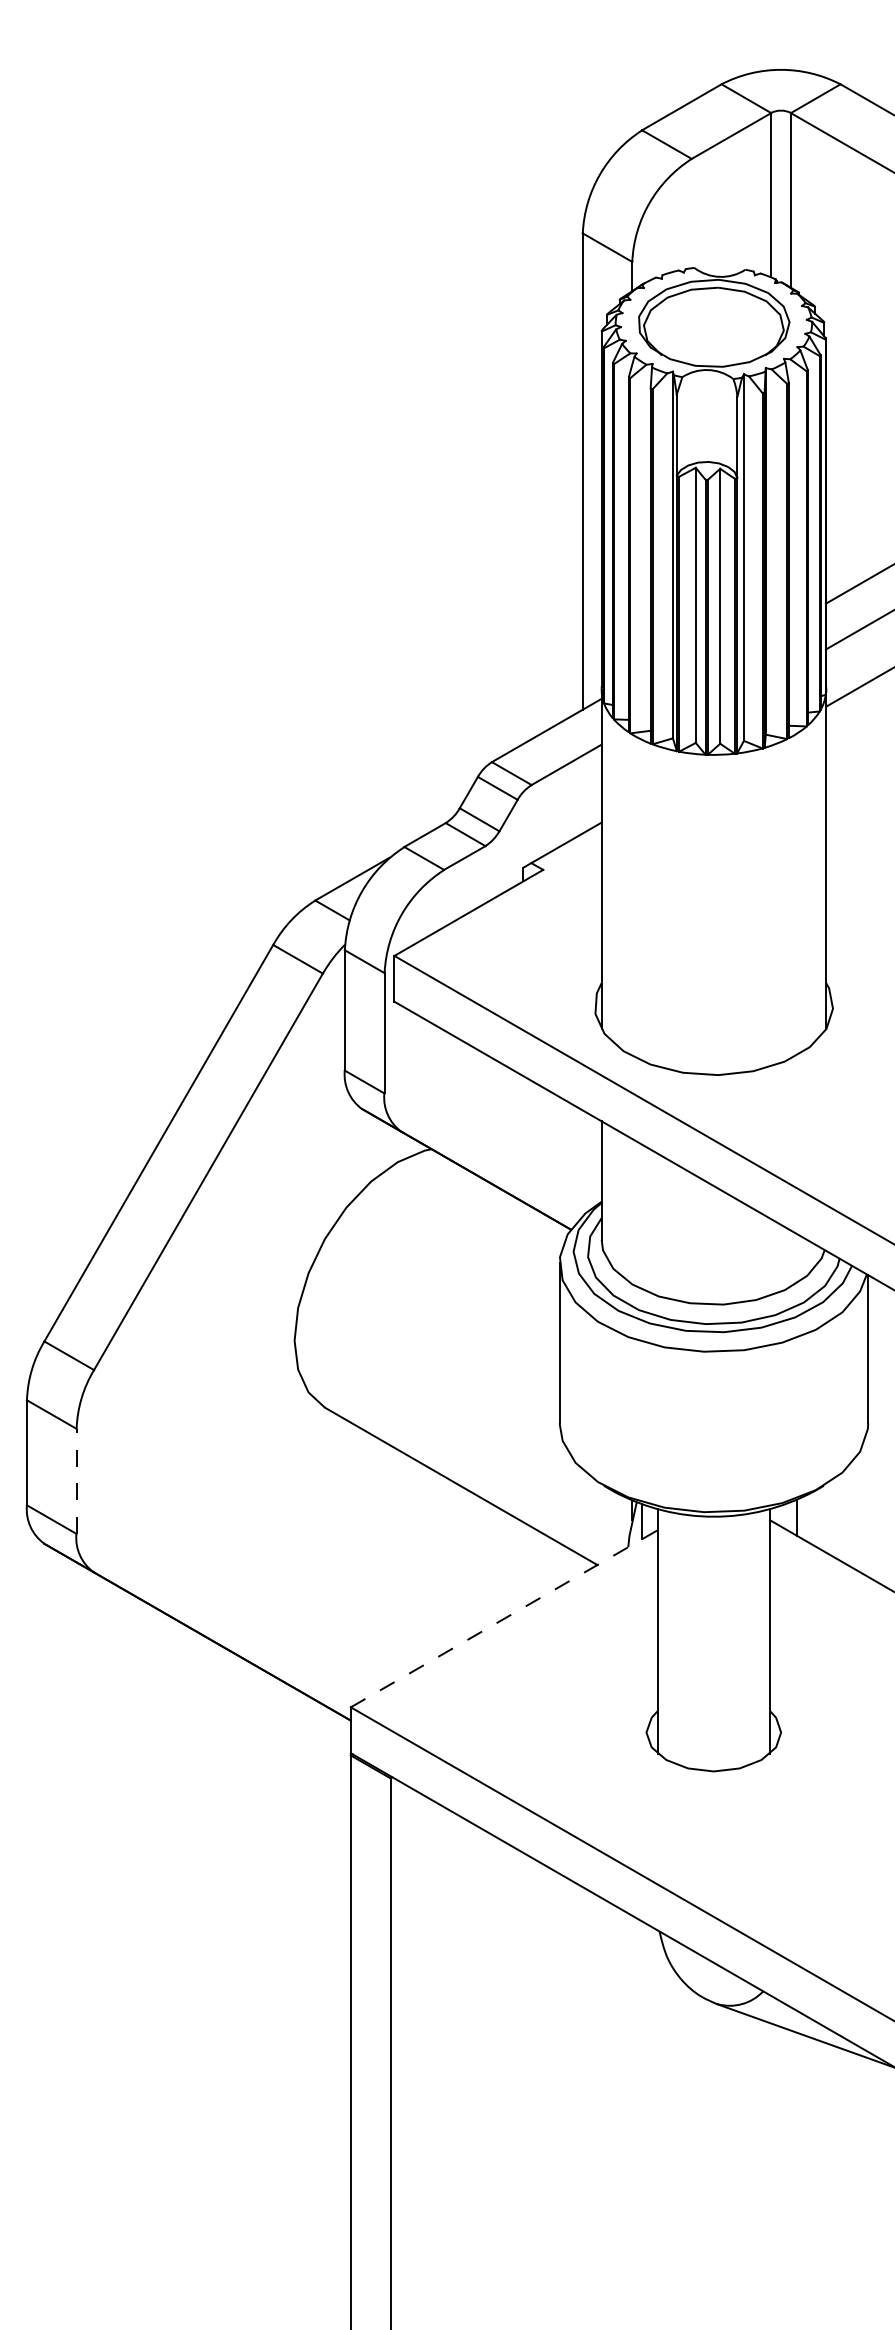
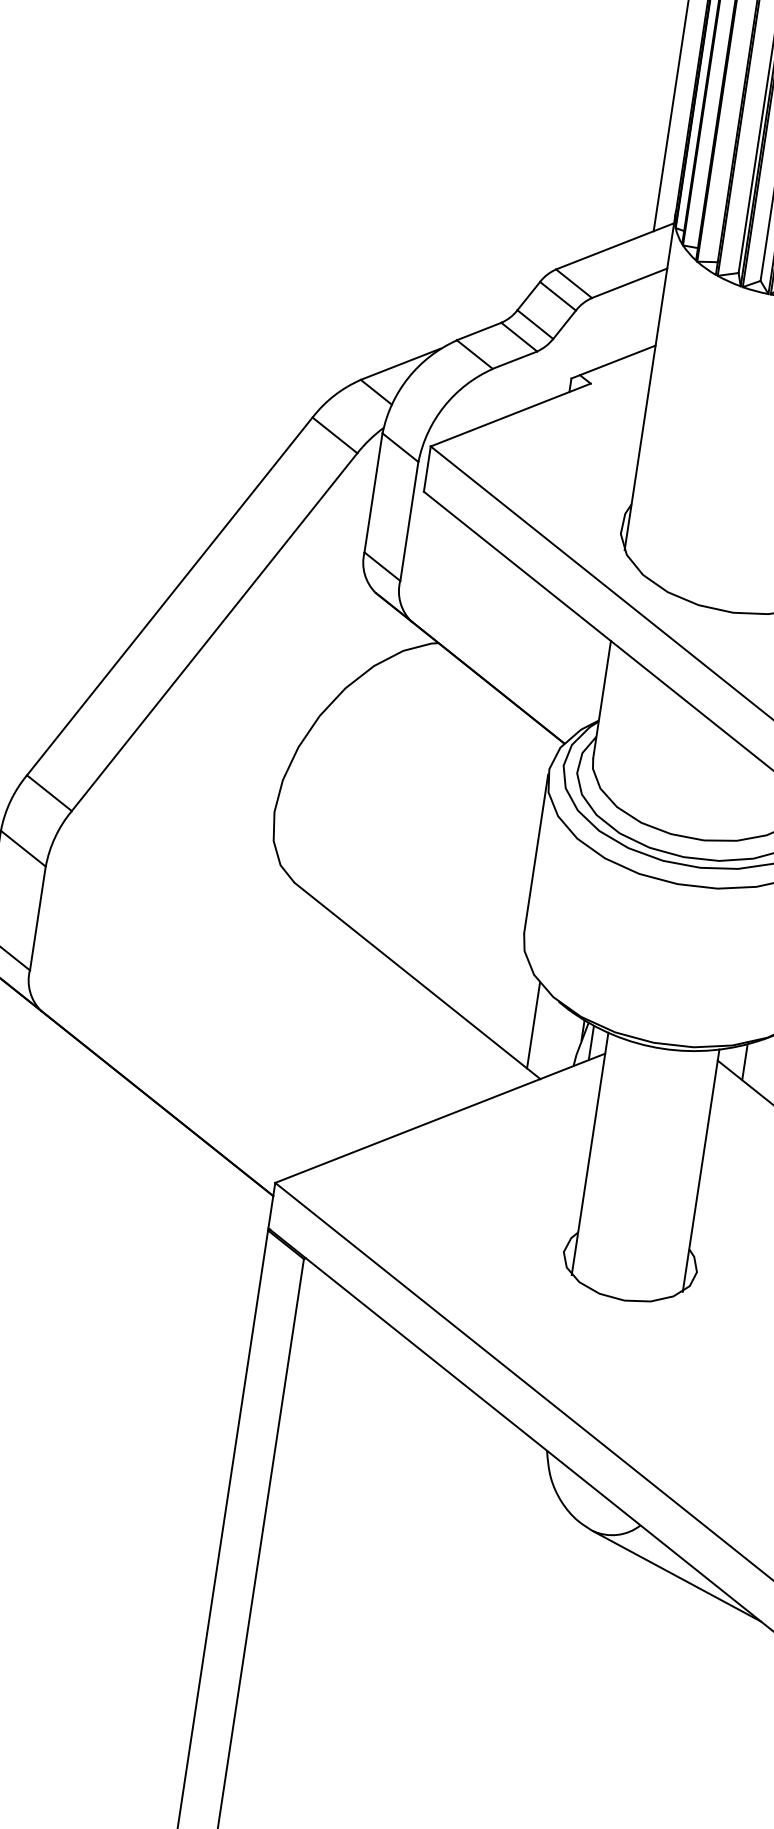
line: (76, 1481) -> (37, 918), dashed -> solid
line: (582, 1513) -> (533, 1025), added
line: (504, 1618) -> (440, 1118), dashed -> solid

